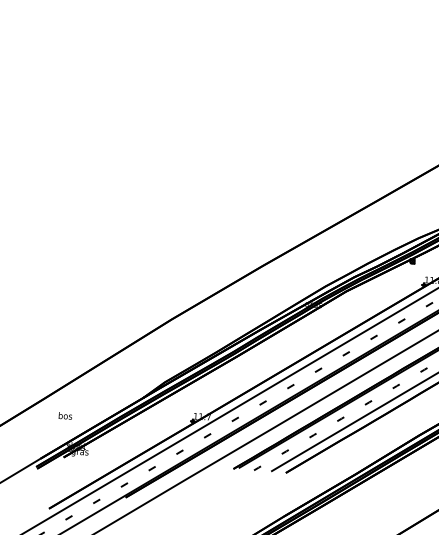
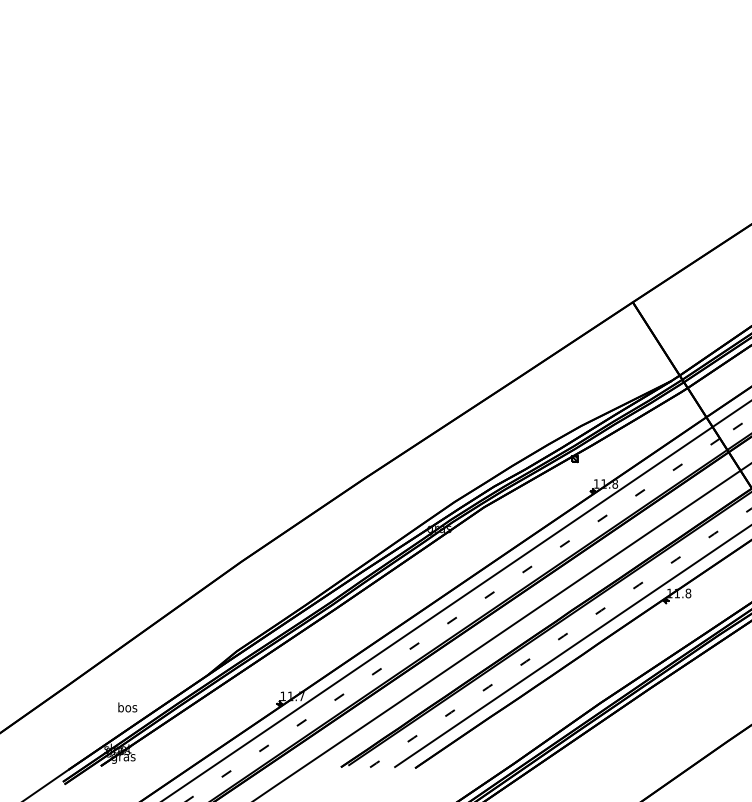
text: (65, 415) -> (127, 707), moved

